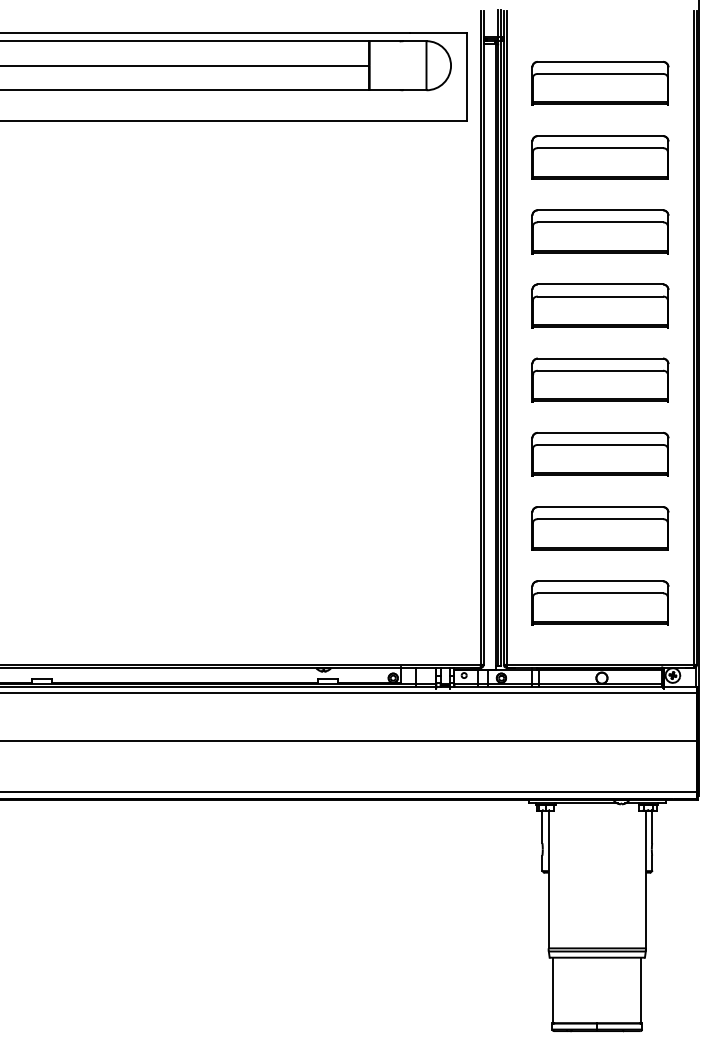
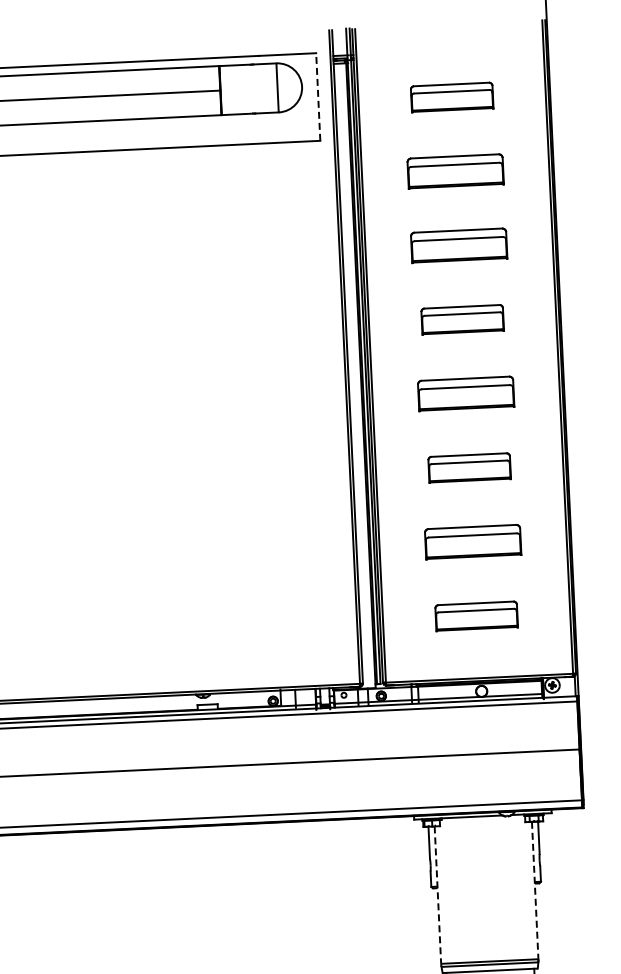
line: (466, 76) -> (318, 96), solid -> dashed
part: (600, 83) -> (452, 97), size x0.6
part: (600, 157) -> (455, 171), size x0.7
part: (600, 231) -> (459, 245), size x0.7
part: (600, 305) -> (462, 319), size x0.6
part: (600, 379) -> (466, 393), size x0.7
part: (600, 454) -> (469, 468), size x0.6
part: (600, 528) -> (473, 541), size x0.7
part: (600, 602) -> (476, 615), size x0.6
line: (548, 879) -> (437, 895), solid -> dashed
line: (646, 879) -> (535, 890), solid -> dashed

